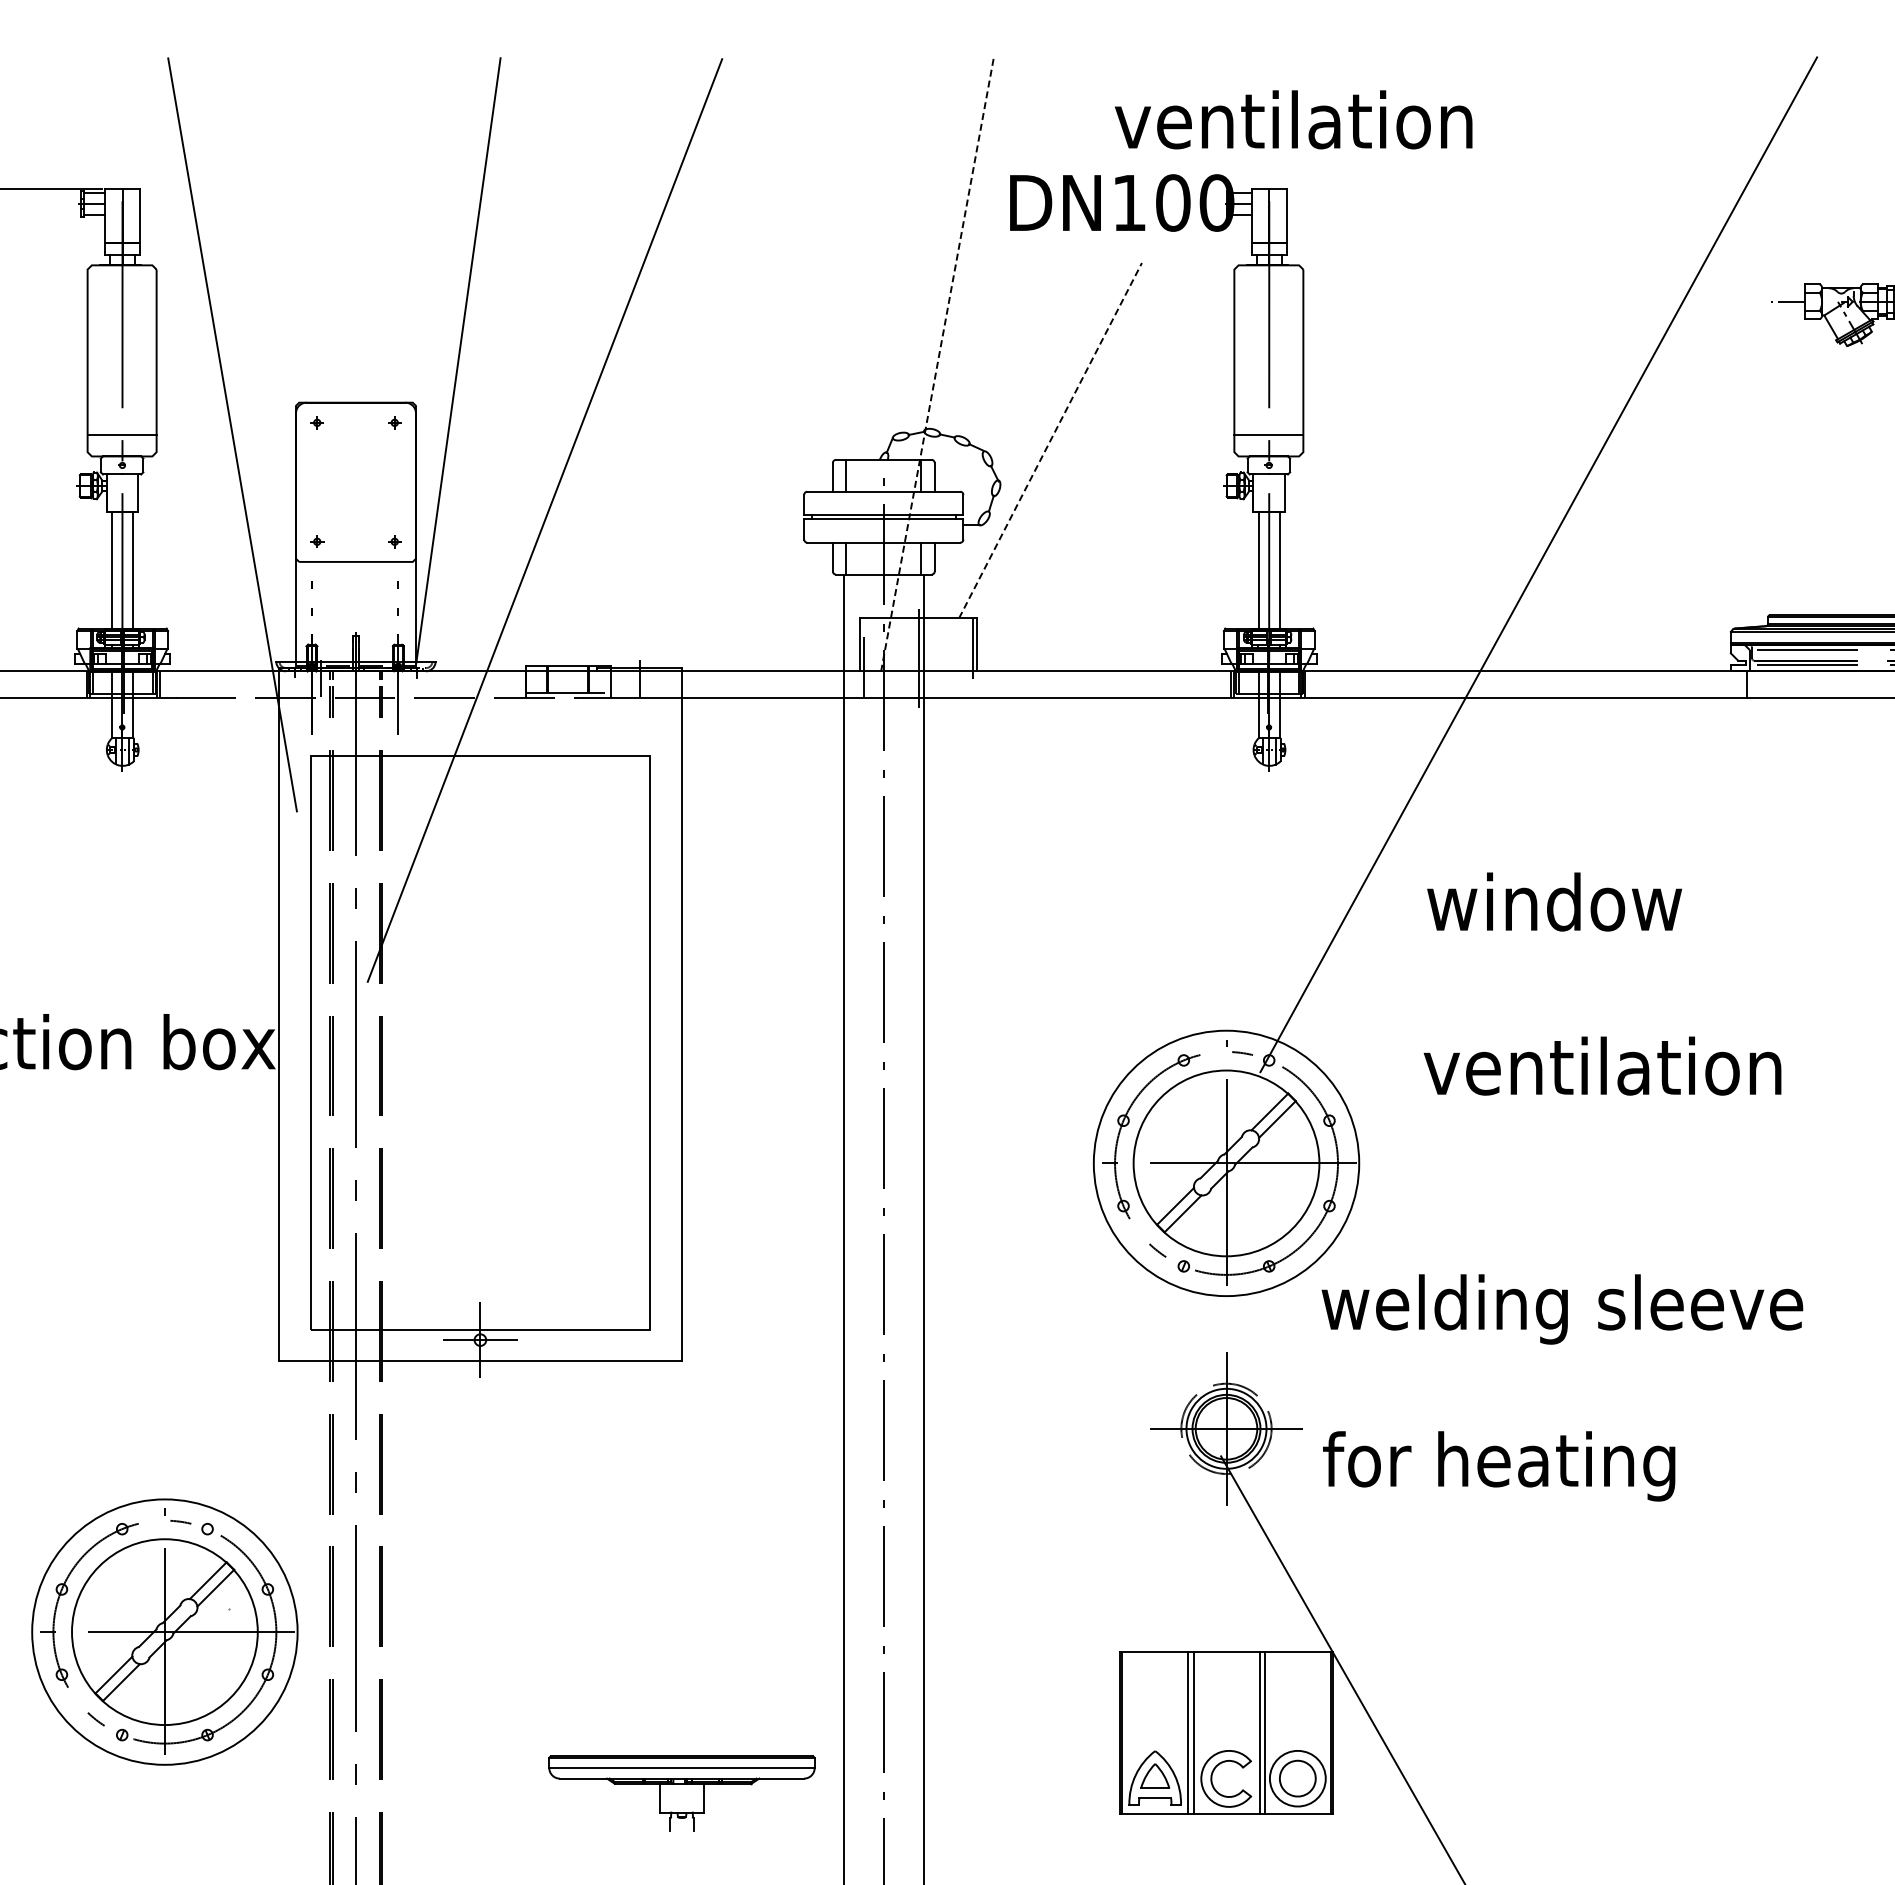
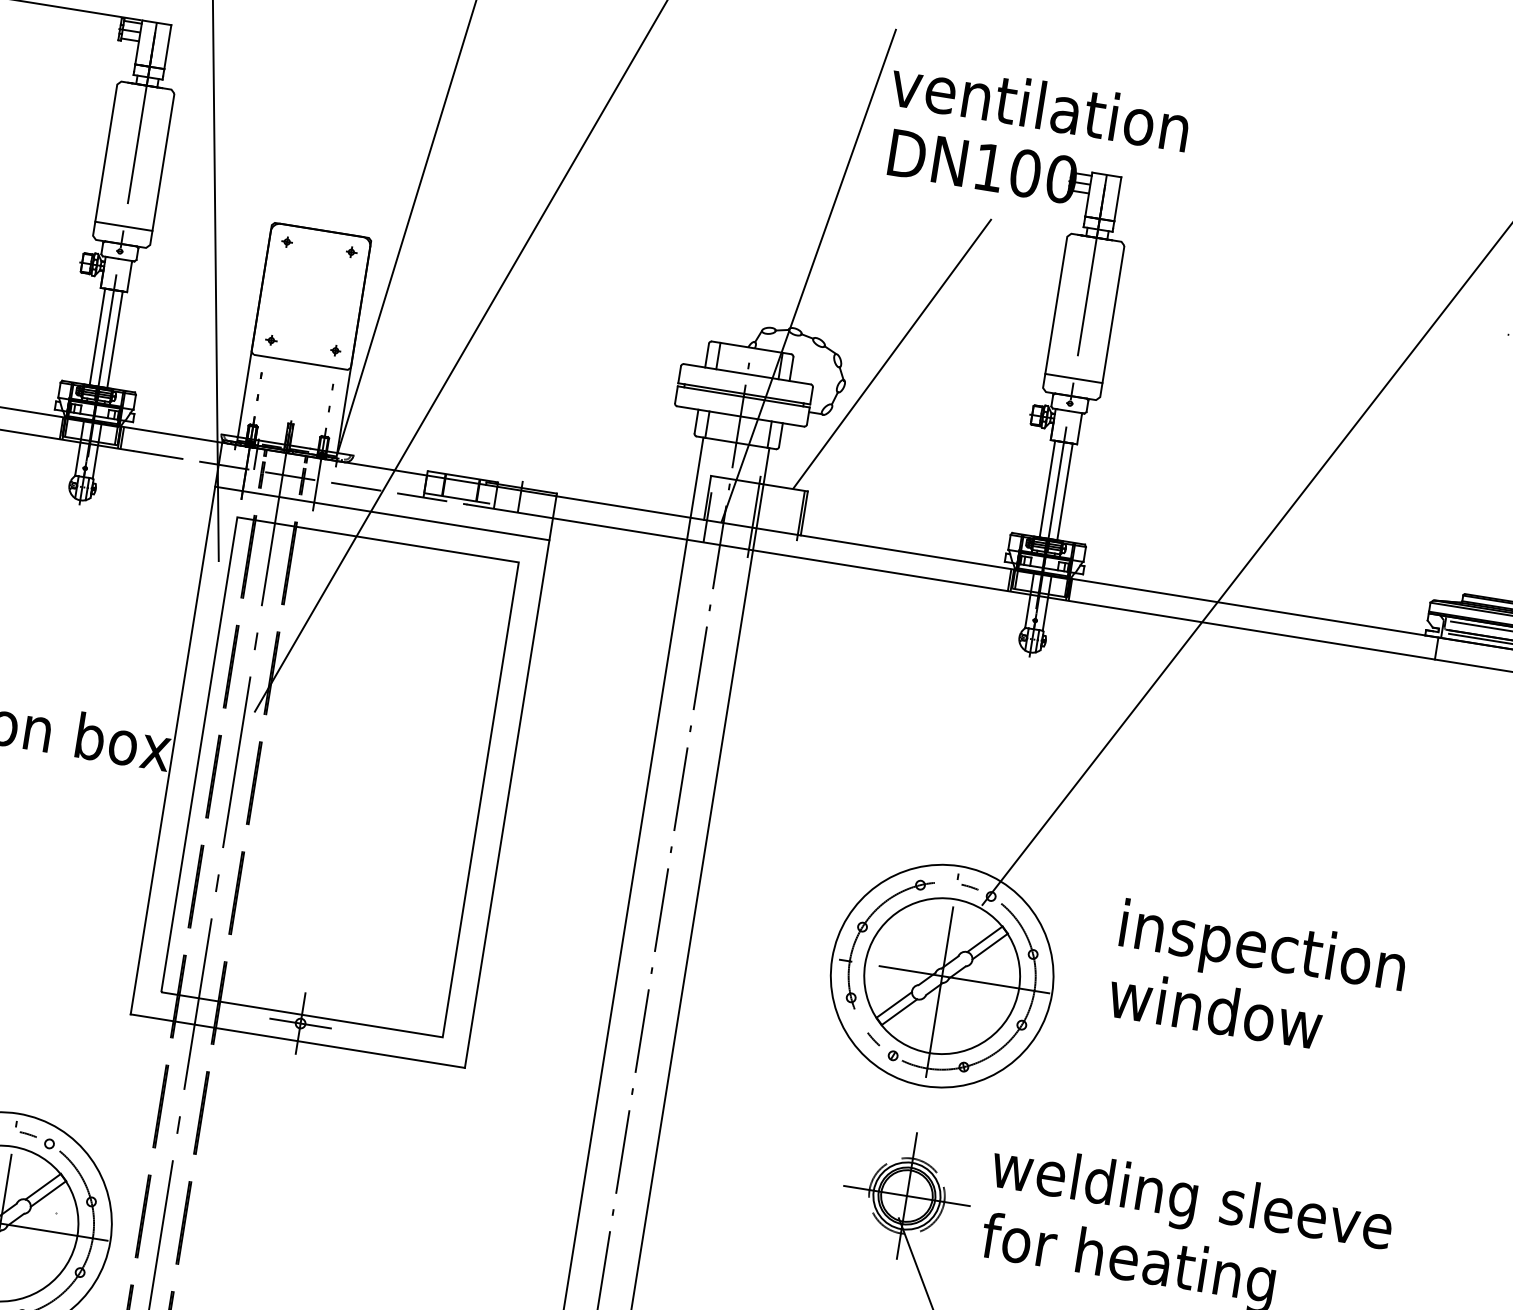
text: (1293, 119) -> (1040, 104), moved
line: (937, 364) -> (808, 275), dashed -> solid
line: (1050, 440) -> (892, 353), dashed -> solid
line: (480, 724) -> (382, 513), added
text: (1554, 901) -> (1215, 1008), moved
text: (1602, 1073) -> (1265, 951), ventilation -> inspection
text: (1562, 1309) -> (1191, 1201), moved

